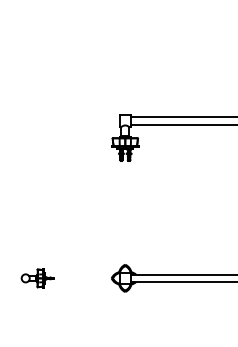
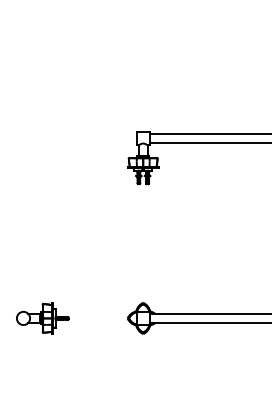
part: (37, 278) -> (42, 318), size x1.43

